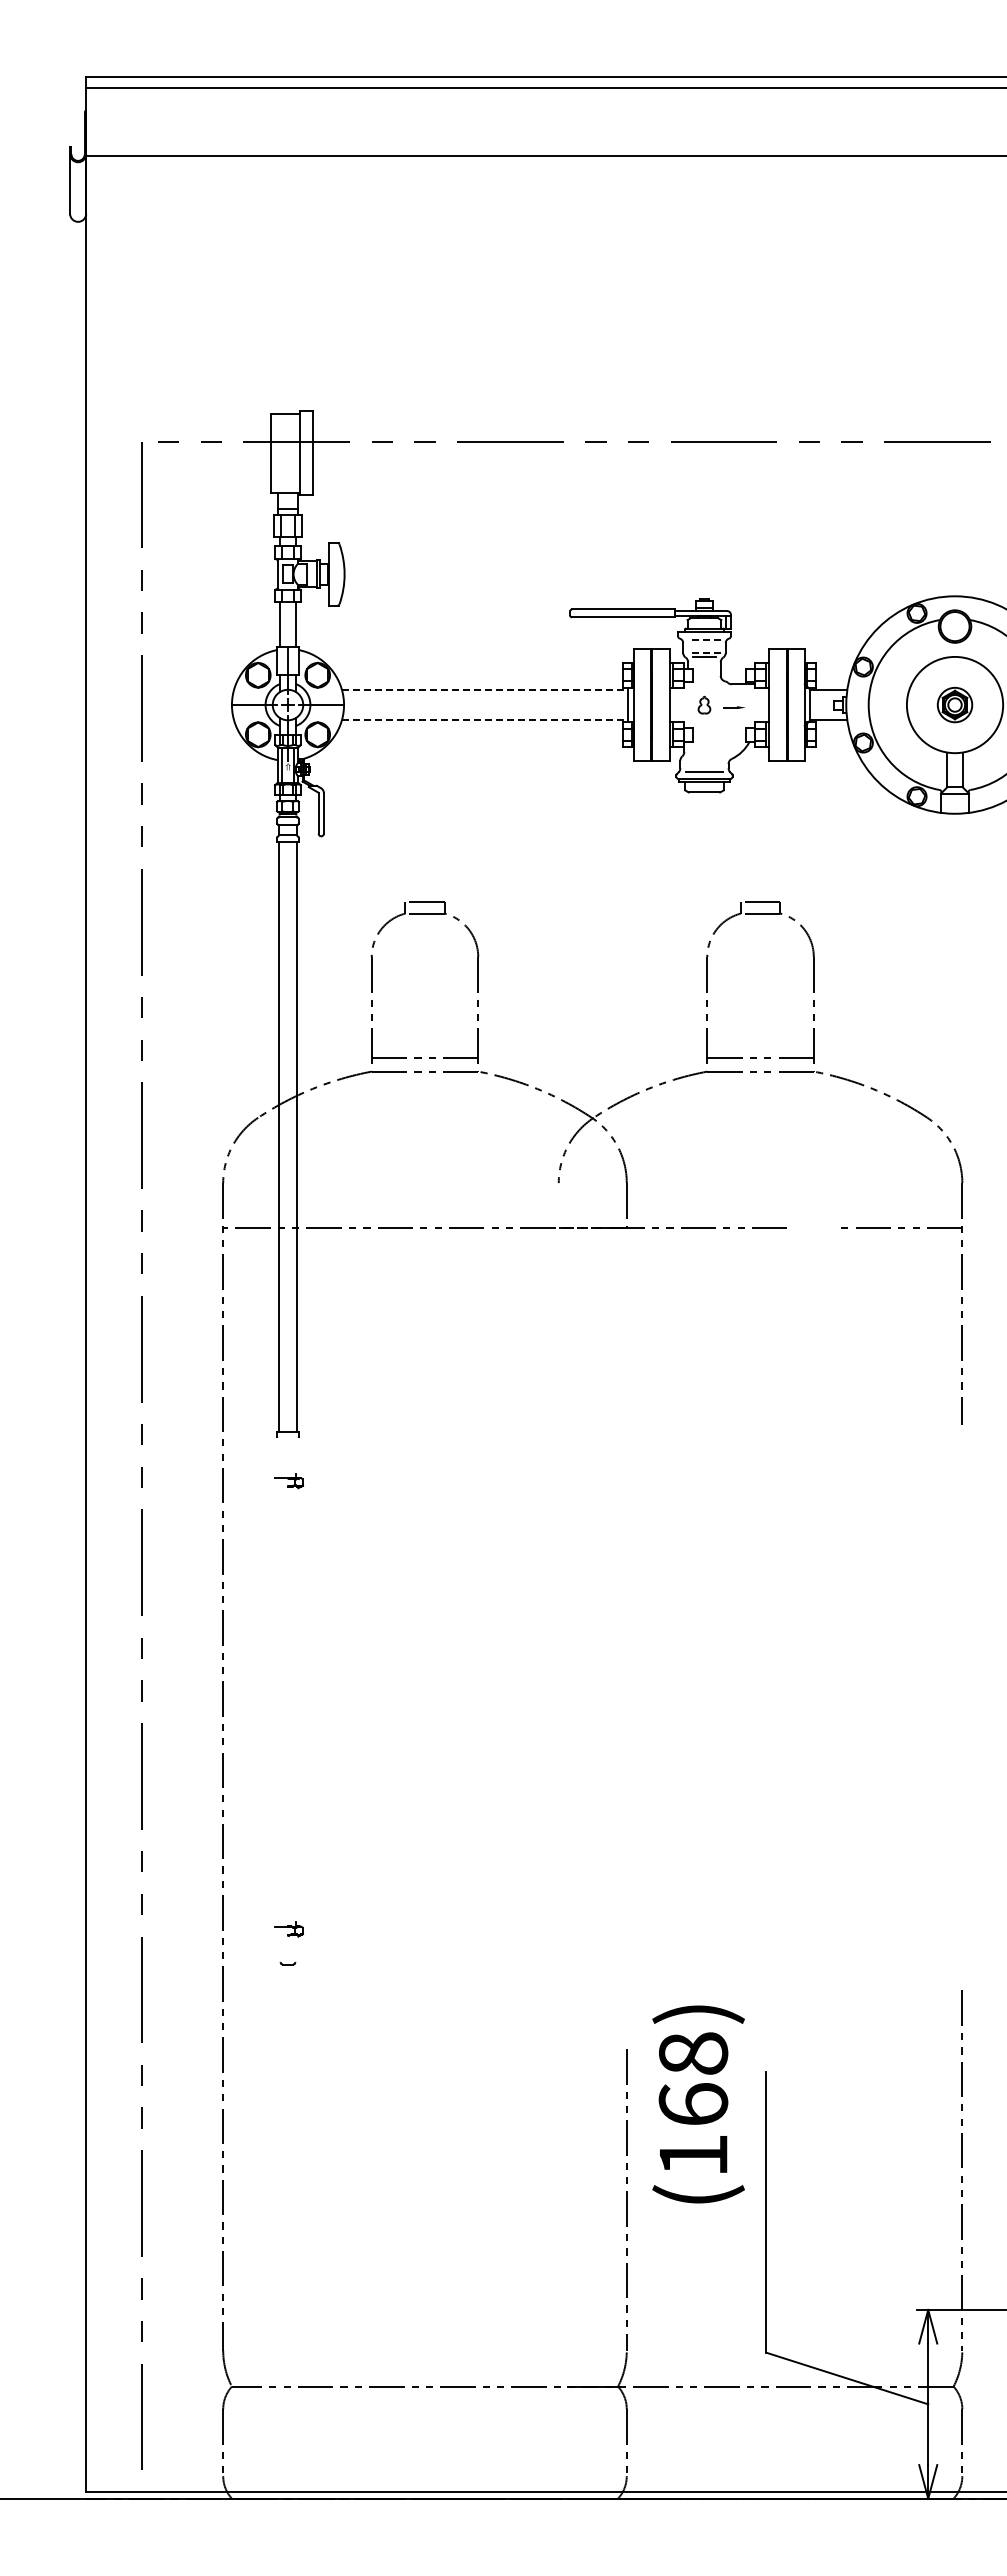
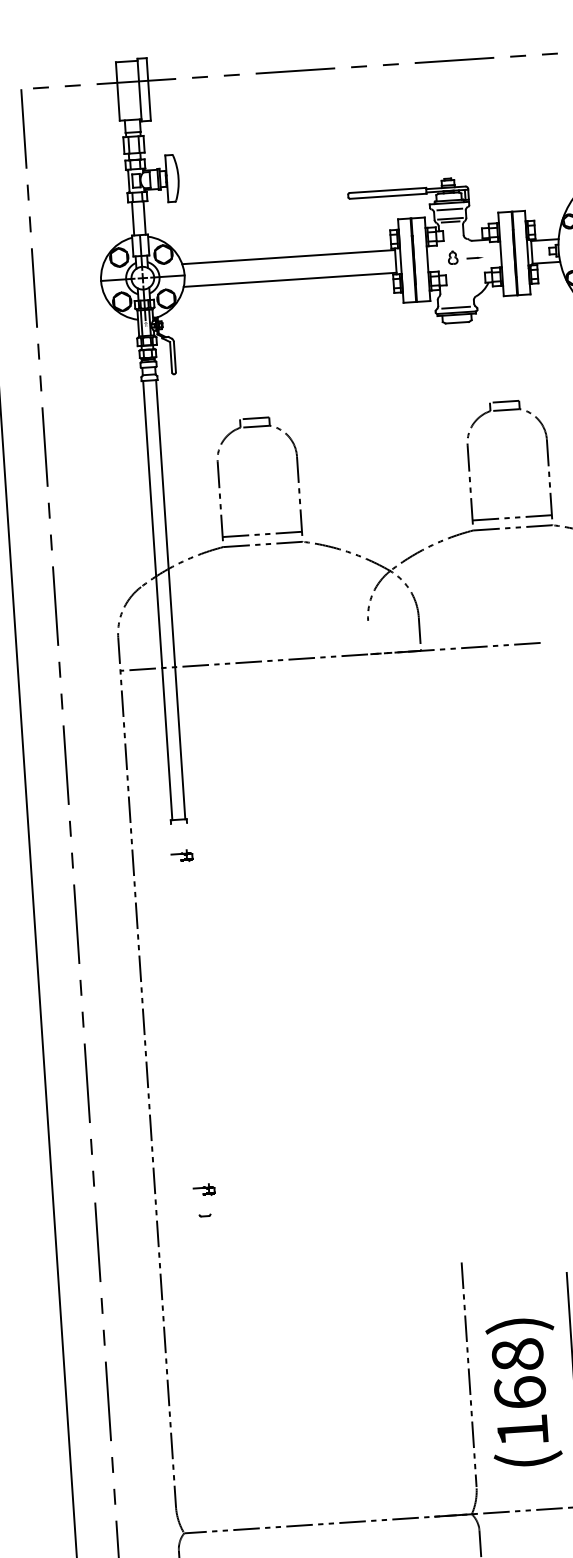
line: (704, 640) -> (449, 209), dashed -> solid
line: (704, 652) -> (450, 218), dashed -> solid
line: (484, 689) -> (288, 256), dashed -> solid
line: (484, 720) -> (289, 279), dashed -> solid
text: (698, 2104) -> (523, 1392), moved

